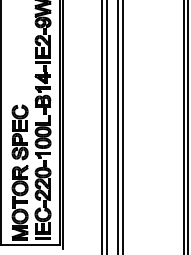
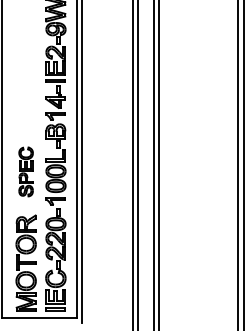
part: (19, 132) -> (25, 171), size x0.7

